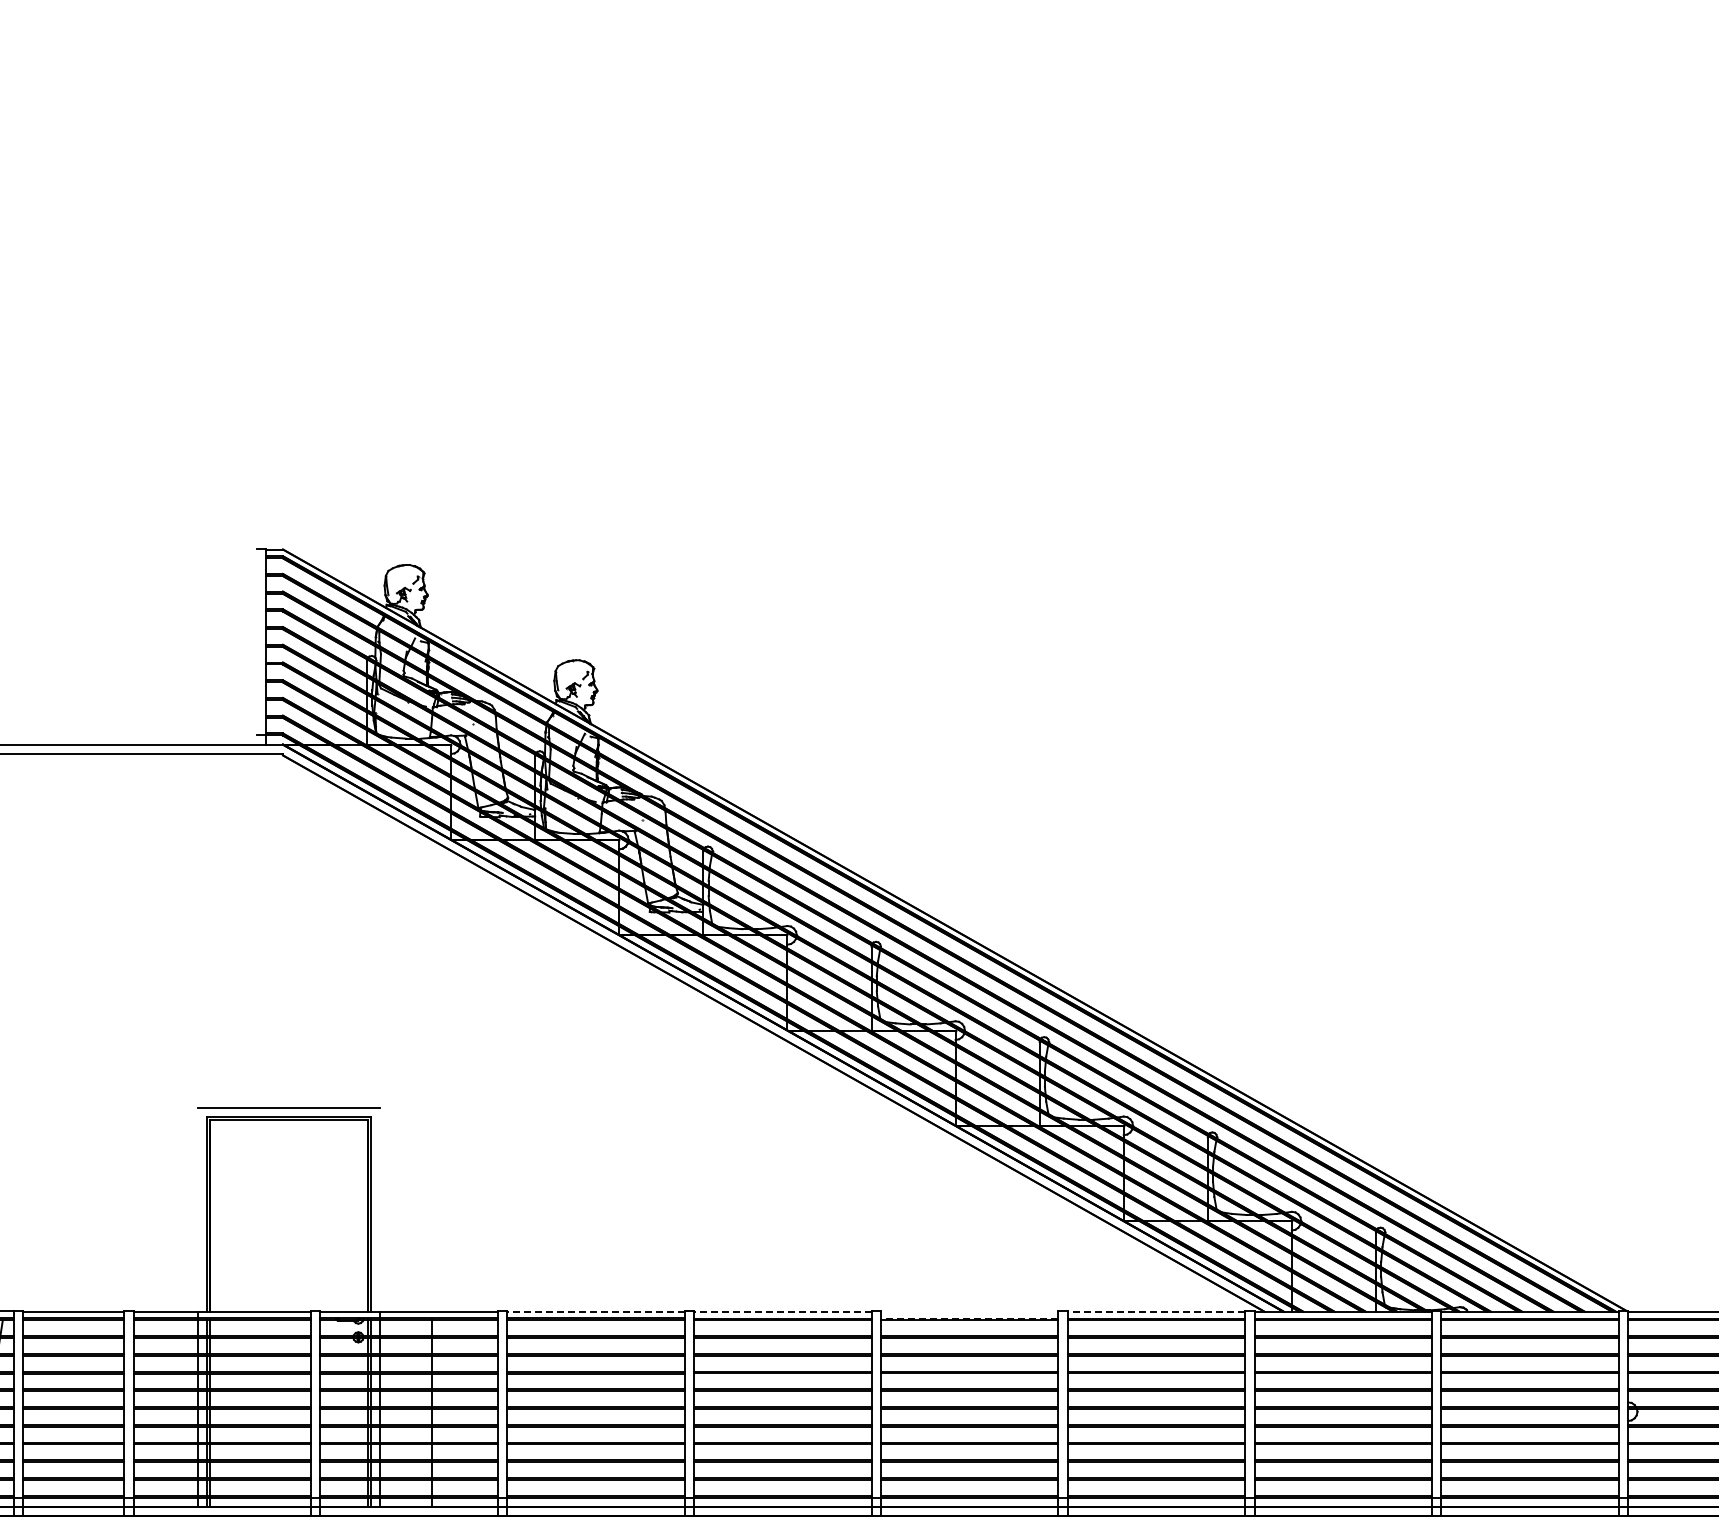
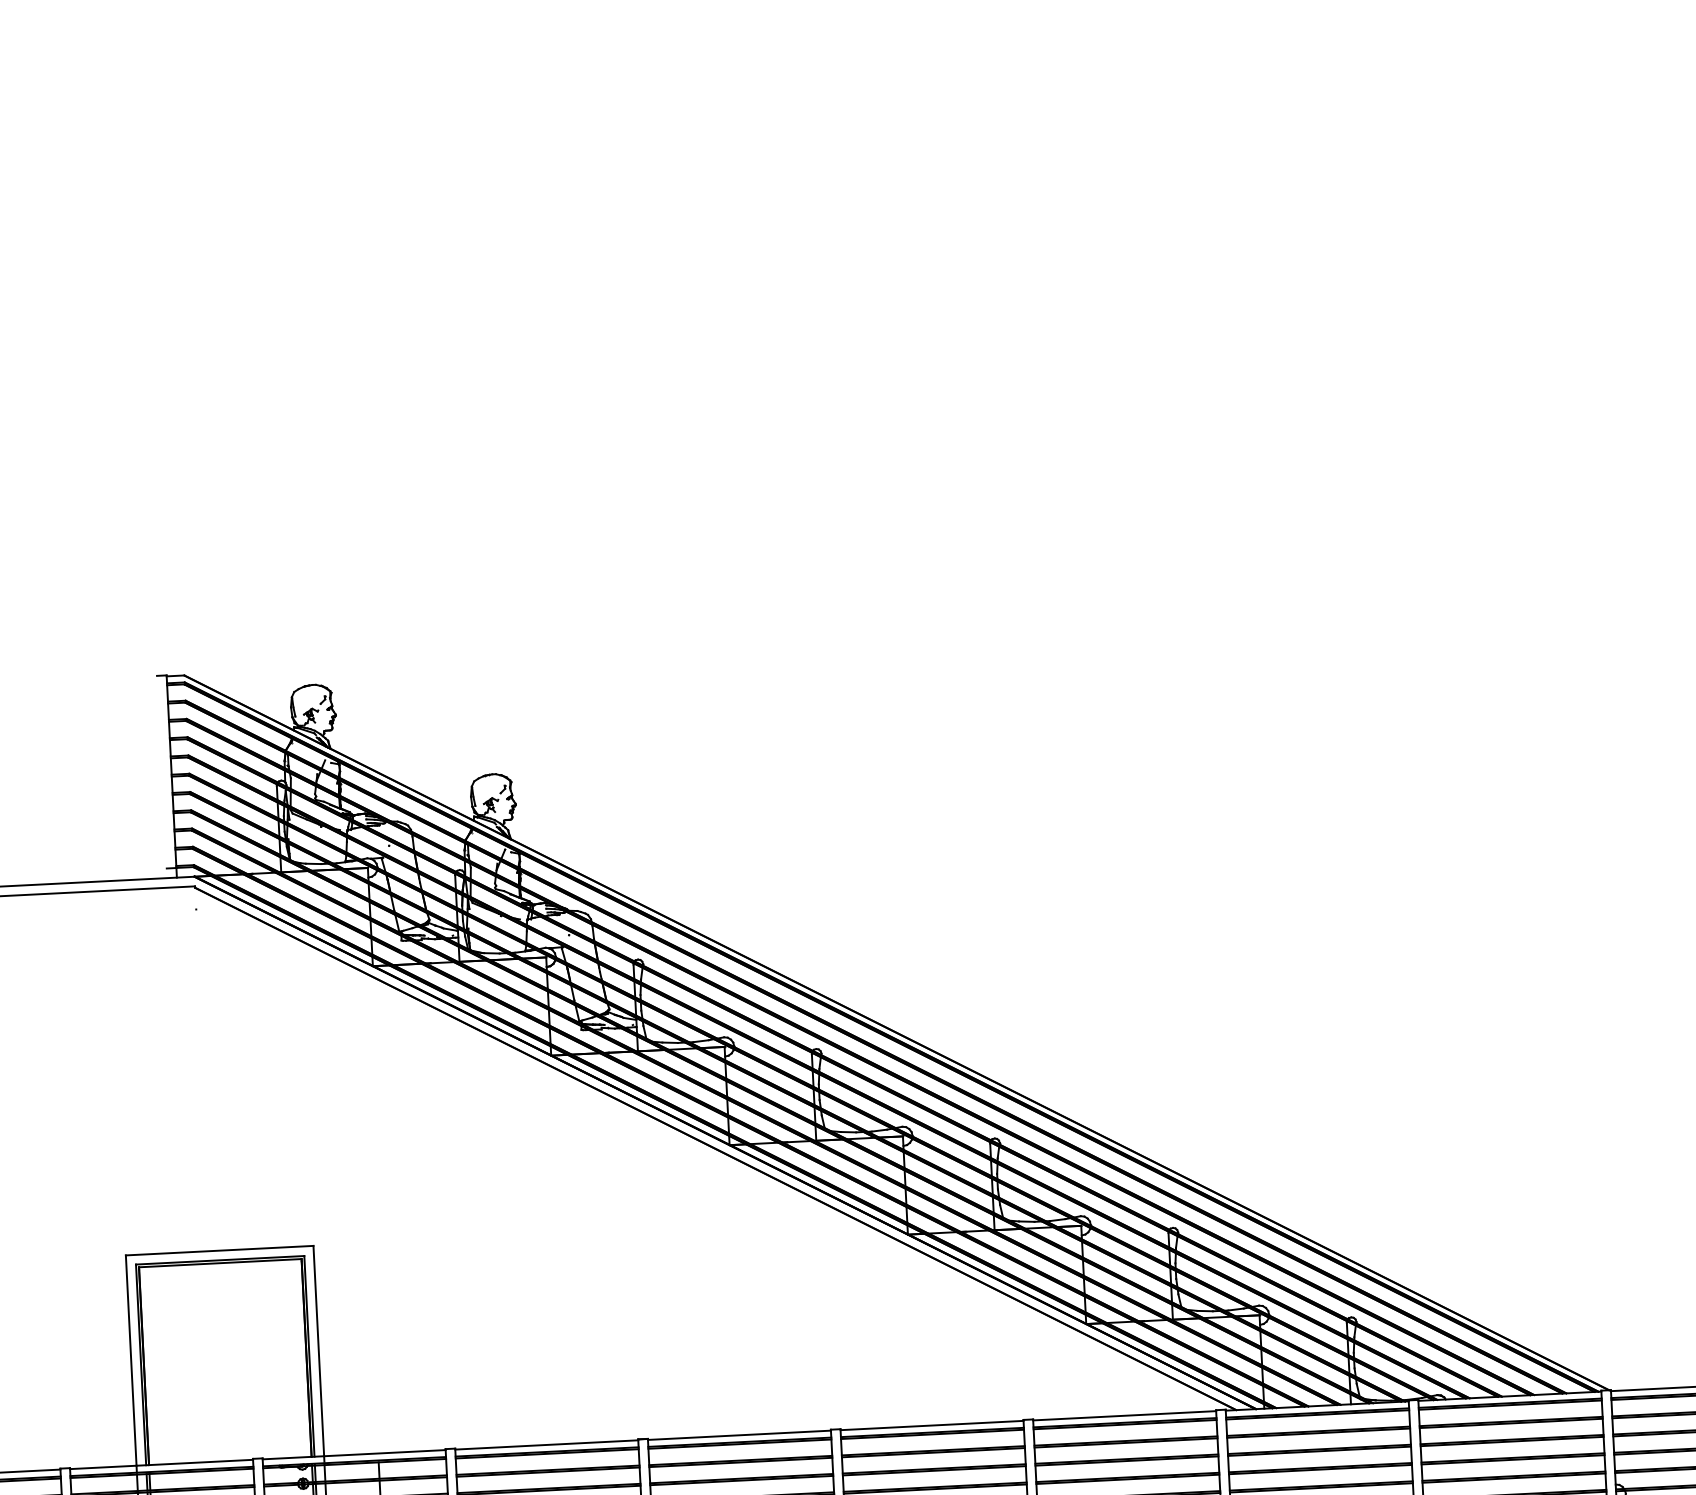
line: (198, 1209) -> (131, 1360), added
line: (379, 1209) -> (318, 1350), added
line: (595, 1311) -> (546, 1444), dashed -> solid
line: (782, 1311) -> (739, 1434), dashed -> solid
line: (969, 1311) -> (931, 1425), added
line: (1156, 1311) -> (1124, 1415), dashed -> solid
line: (969, 1318) -> (932, 1432), dashed -> solid

